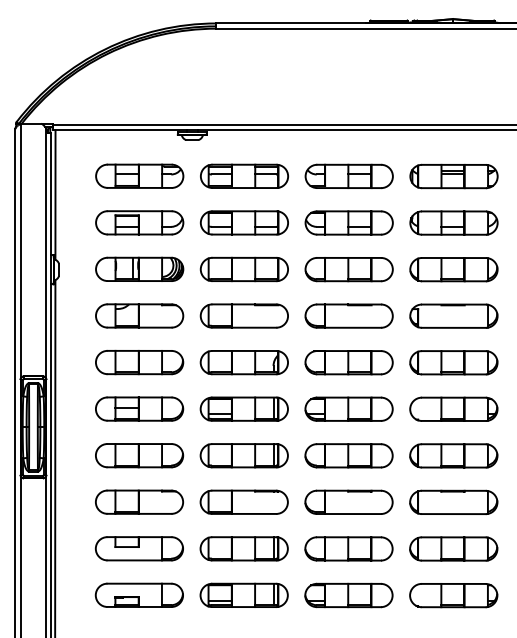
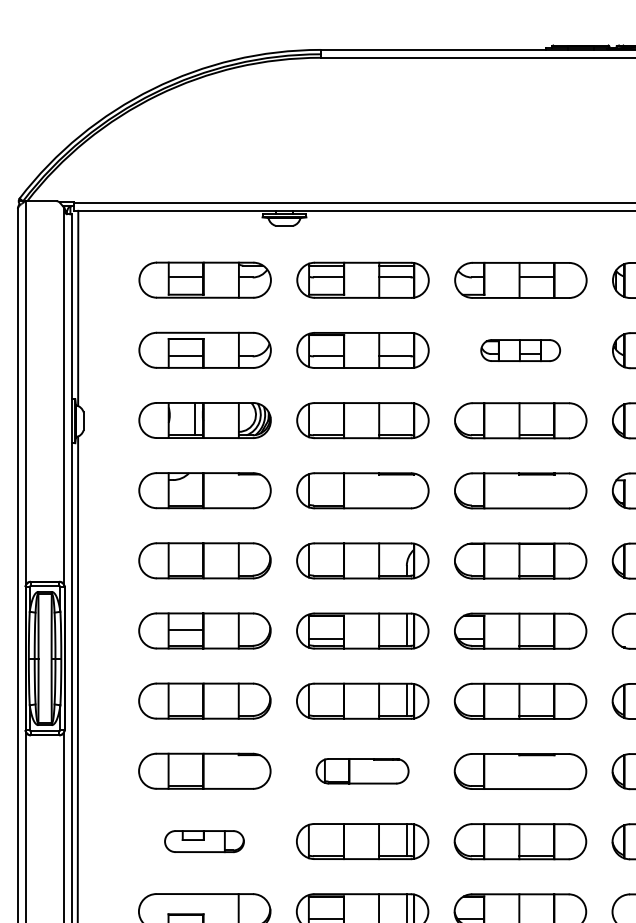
part: (348, 222) -> (519, 349), size x0.6
part: (243, 501) -> (361, 770), size x0.7
part: (138, 548) -> (203, 841), size x0.6

